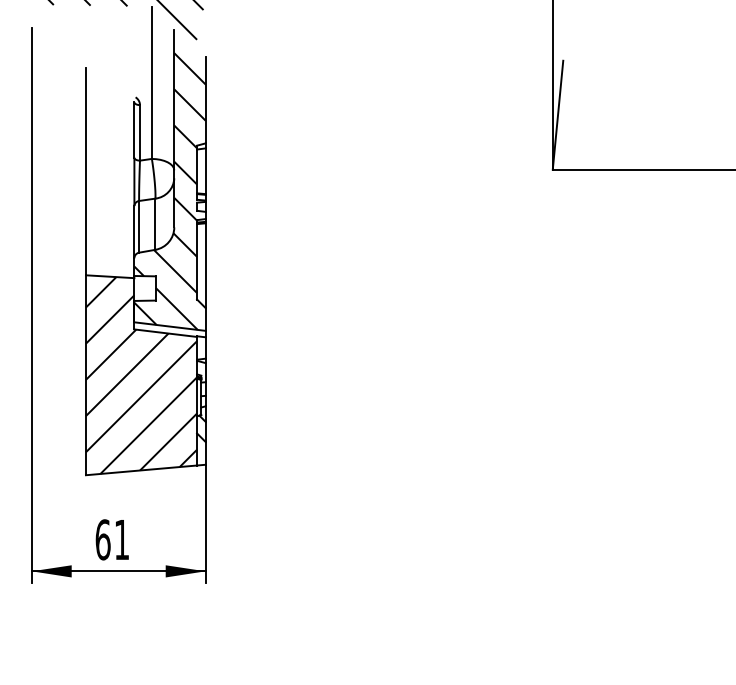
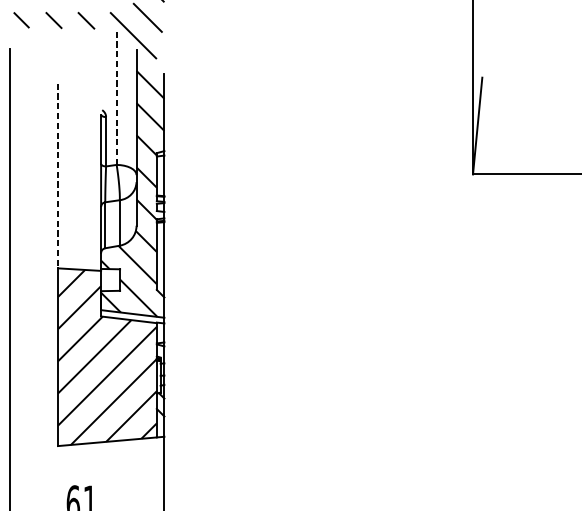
line: (151, 82) -> (116, 96), solid -> dashed
line: (85, 171) -> (57, 176), solid -> dashed

